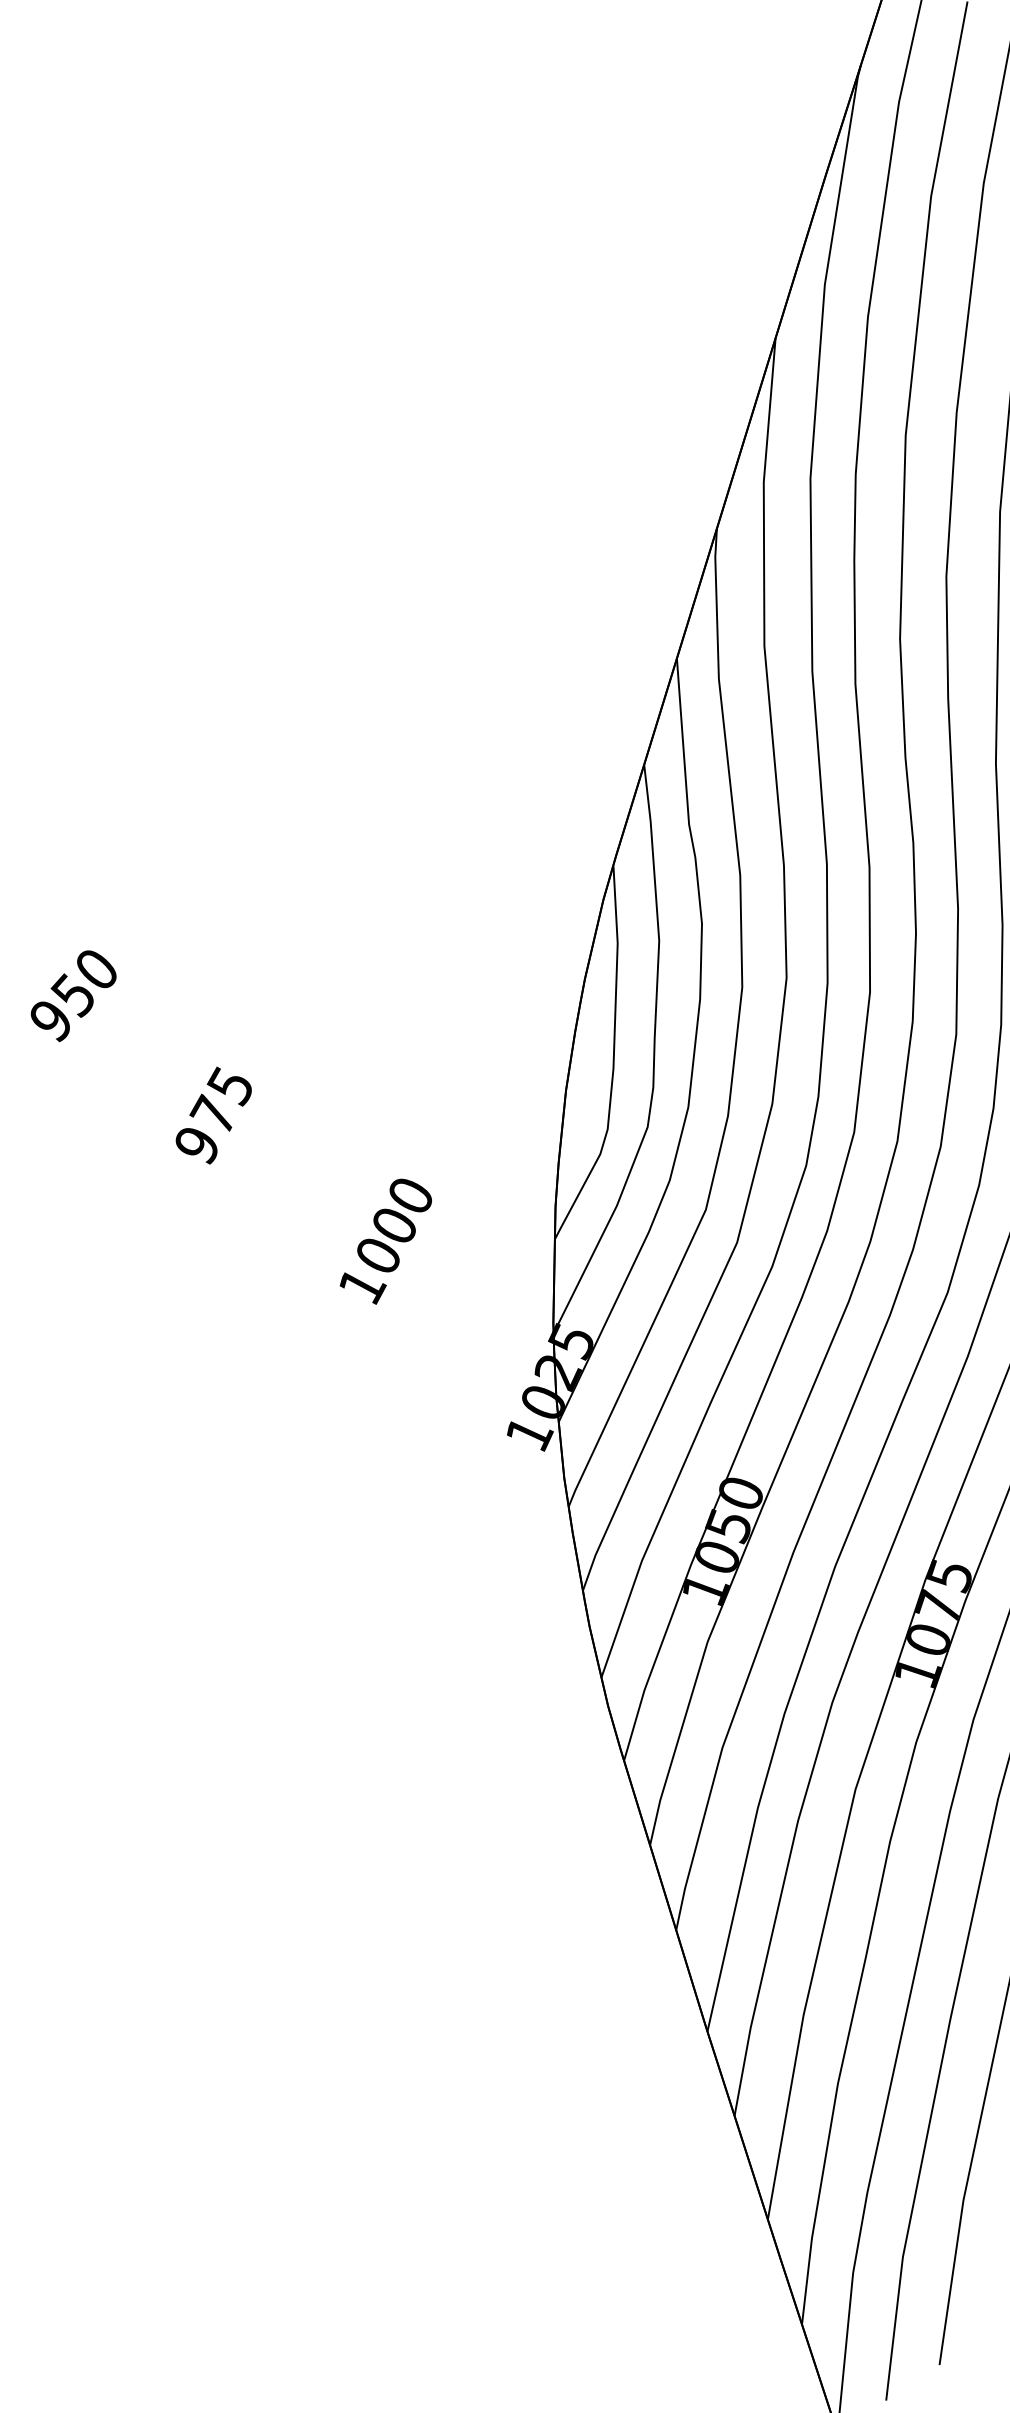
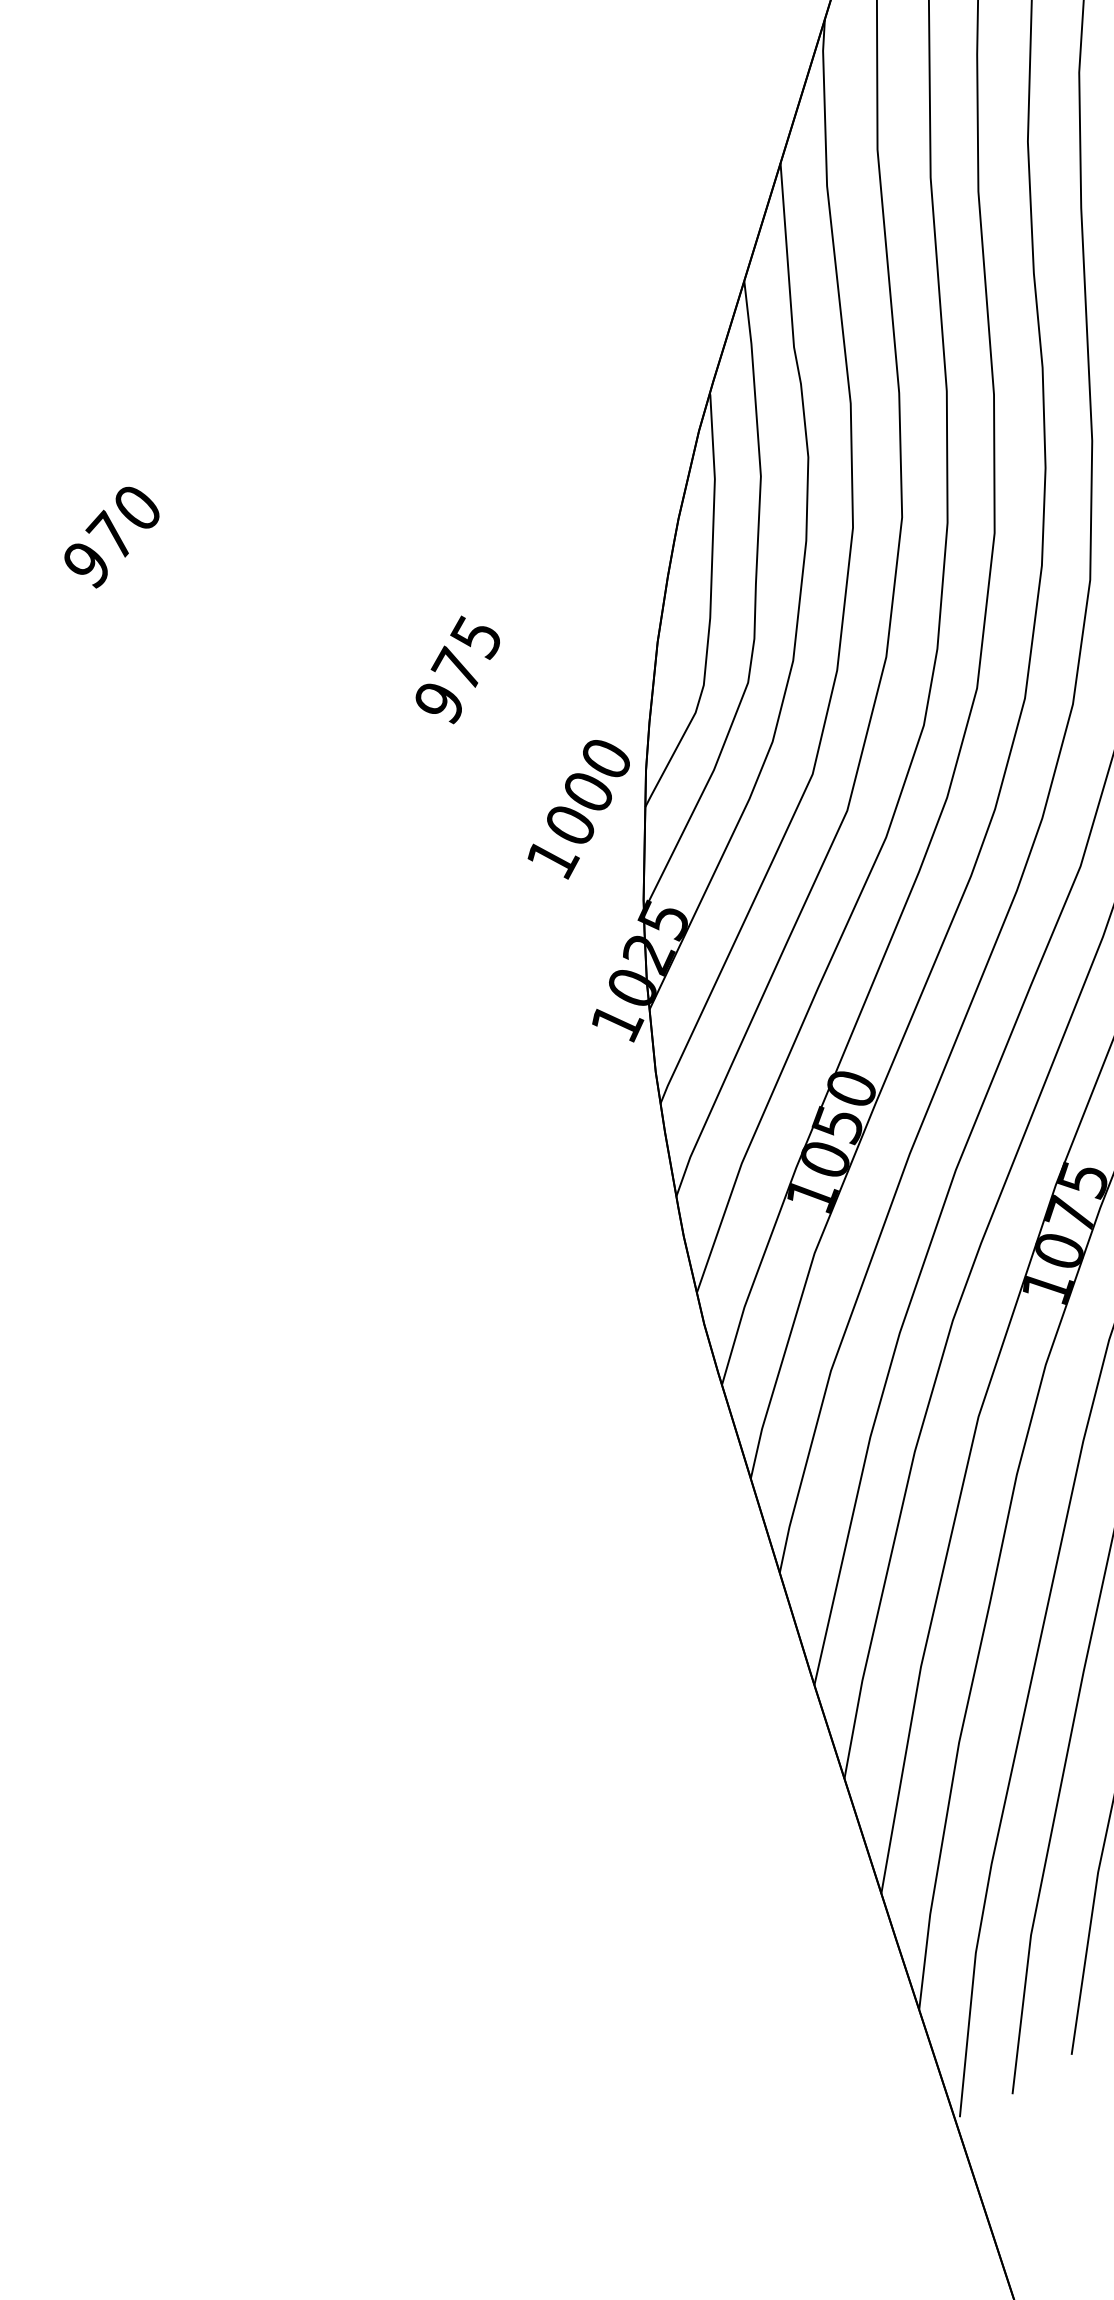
text: (71, 994) -> (109, 535), 950 -> 970
text: (213, 1115) -> (457, 669), moved
text: (385, 1241) -> (578, 809), moved

